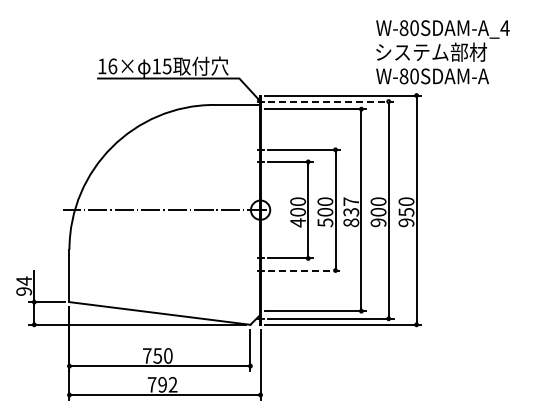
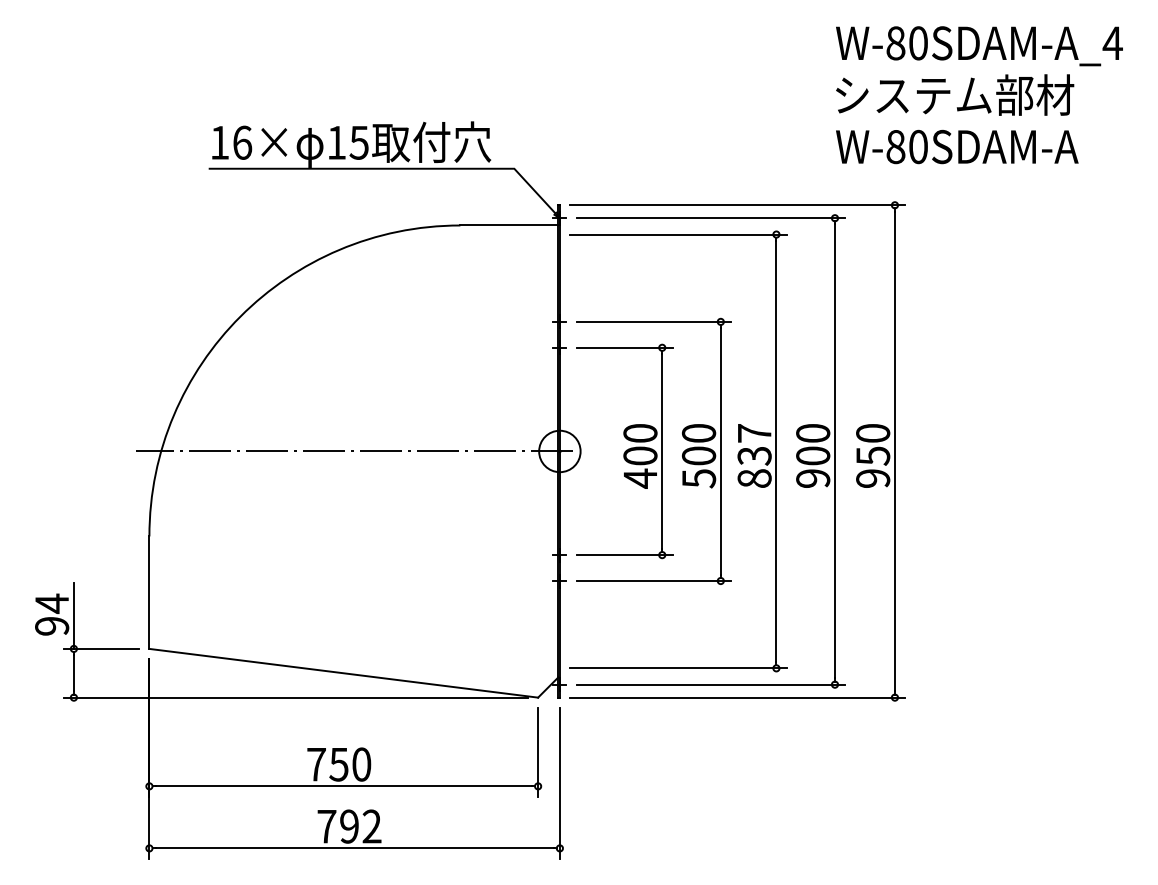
text: (442, 52) -> (978, 95), moved
line: (330, 101) -> (709, 218), dashed -> solid
line: (304, 270) -> (654, 581), dashed -> solid

